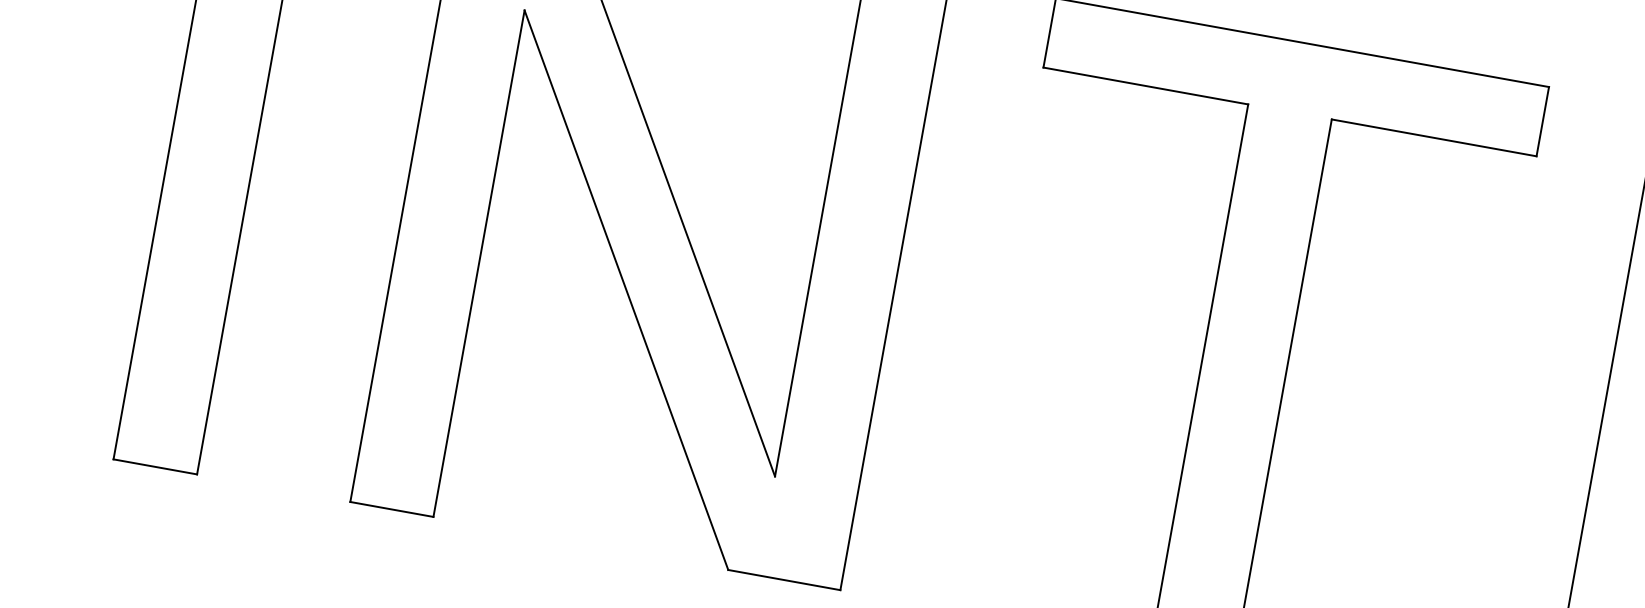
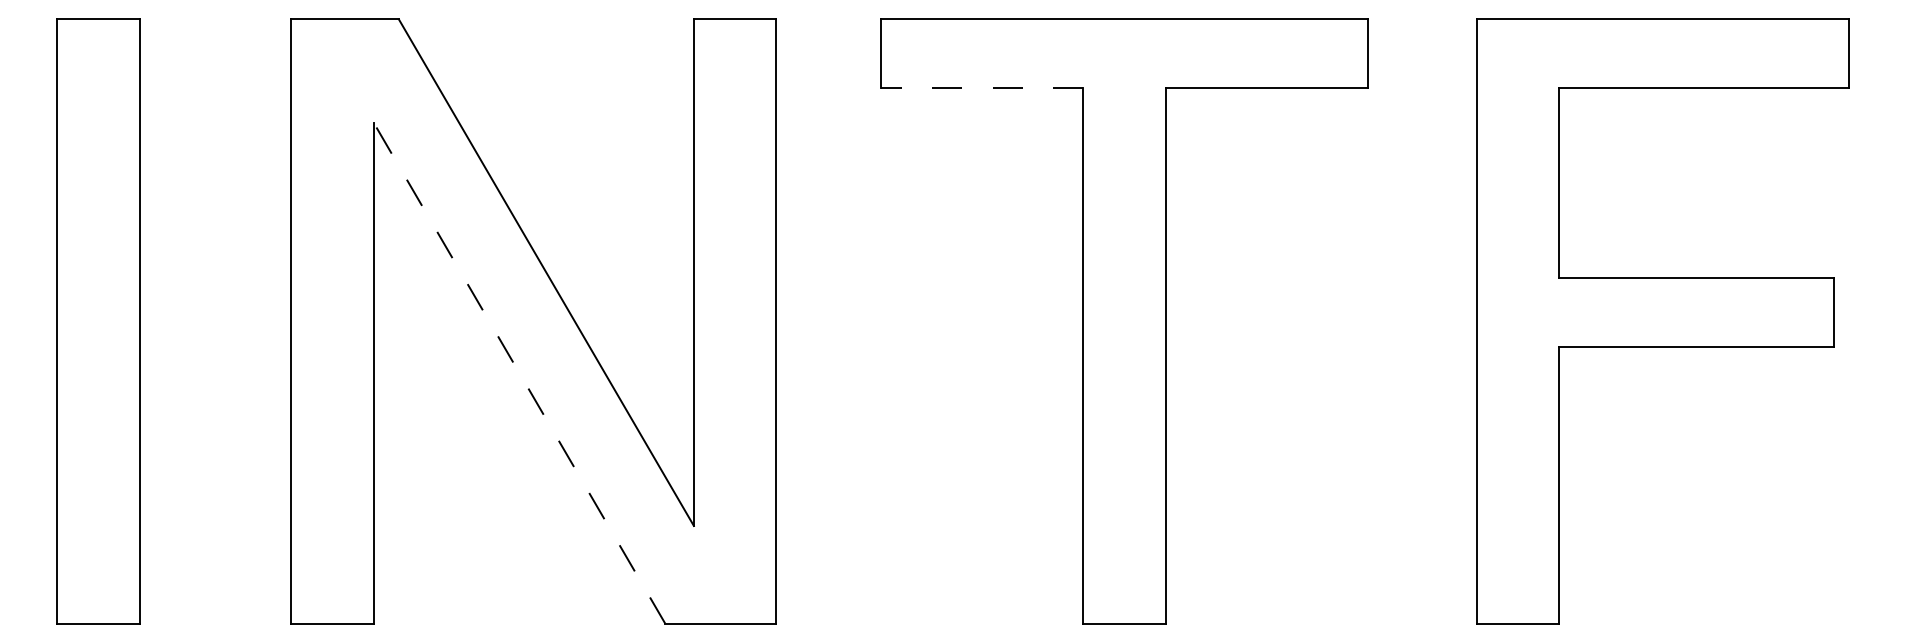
line: (1145, 85) -> (981, 87), solid -> dashed
line: (626, 290) -> (519, 373), solid -> dashed

